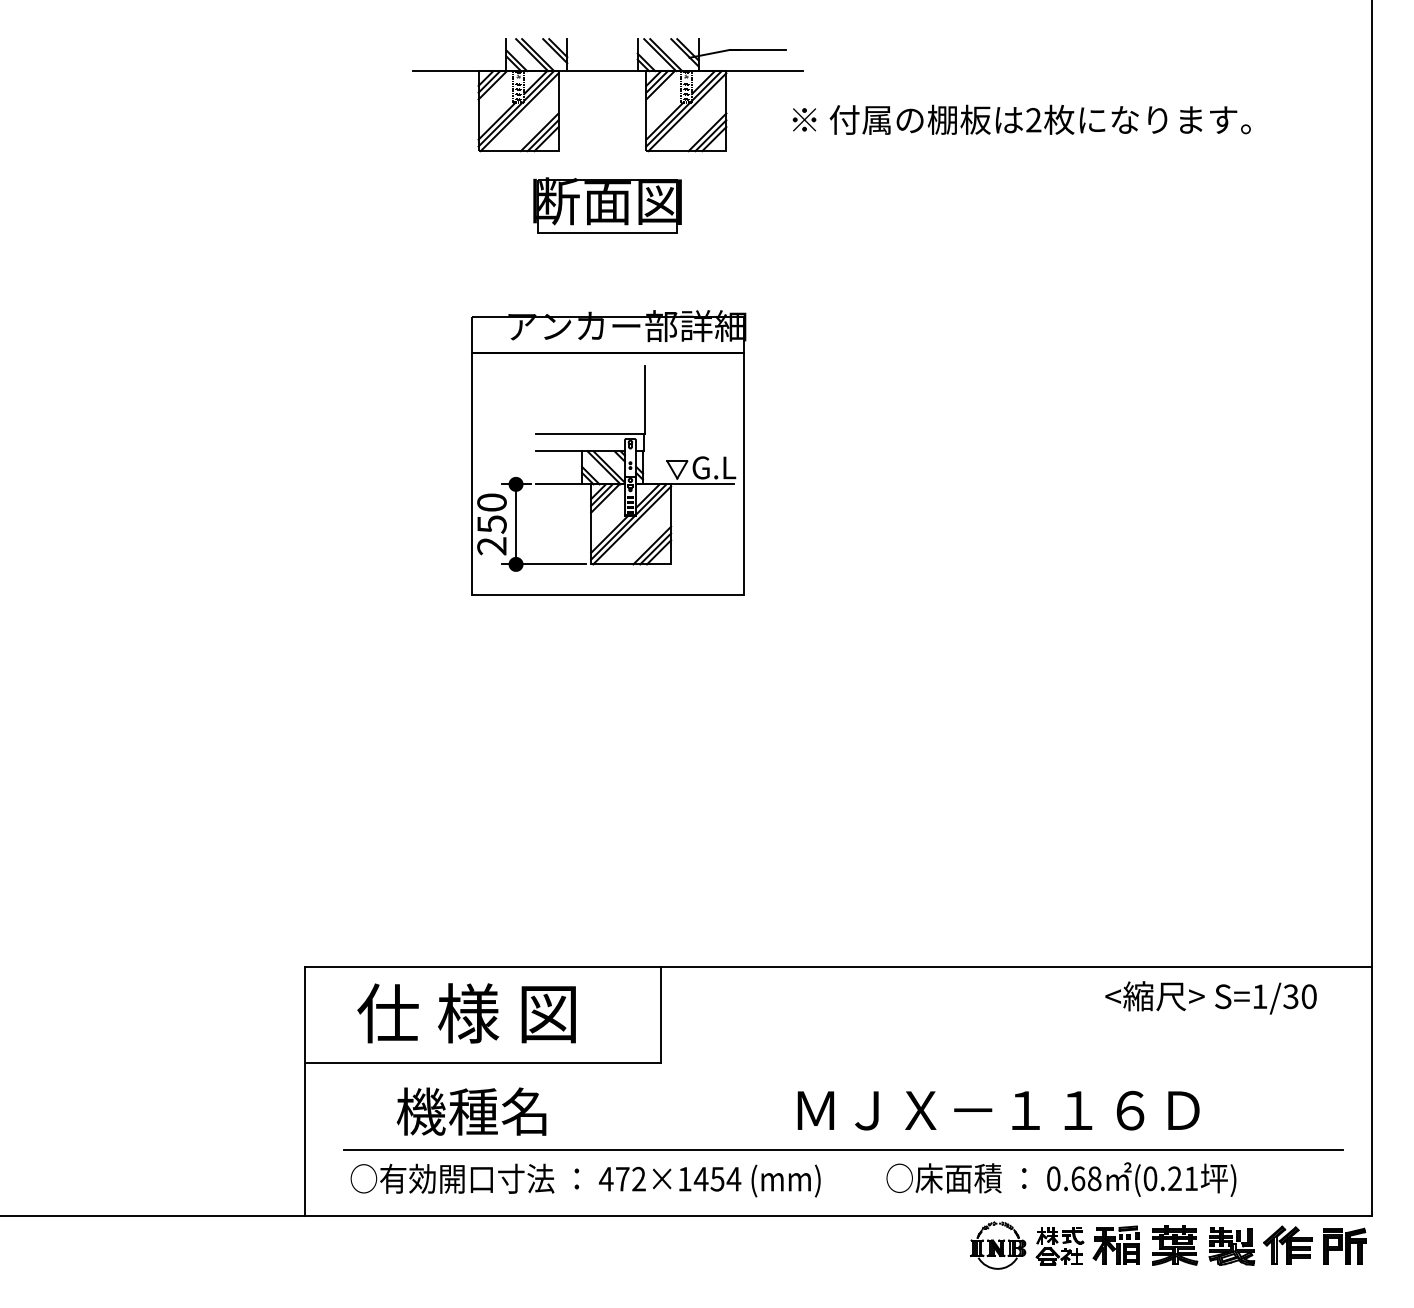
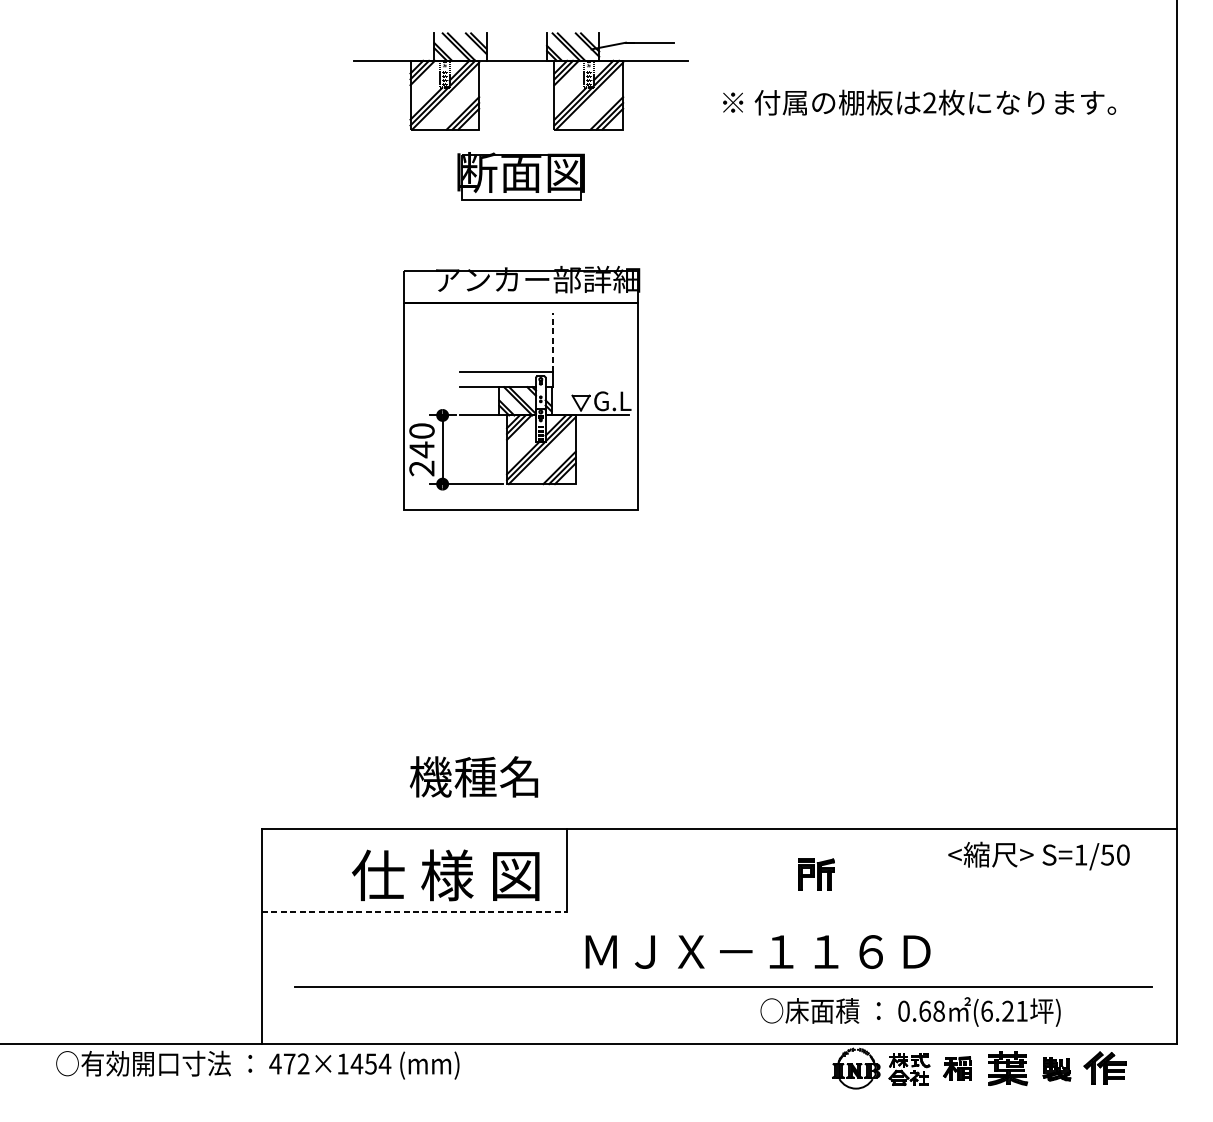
text: (1021, 119) -> (919, 102), moved
line: (644, 399) -> (552, 342), solid -> dashed
text: (491, 524) -> (421, 449), 250 -> 240
text: (1290, 996) -> (1107, 854), S=1/30 -> S=1/50
text: (466, 1013) -> (445, 875), moved
line: (483, 1062) -> (414, 911), solid -> dashed
text: (998, 1110) -> (757, 951), moved
text: (471, 1111) -> (473, 776), moved
text: (1150, 1178) -> (987, 1011), (0.21 -> (6.21
text: (585, 1180) -> (257, 1065), moved
part: (1115, 1244) -> (957, 1067), size x0.7
part: (1344, 1245) -> (816, 873), moved
part: (1231, 1246) -> (1056, 1069), size x0.7

